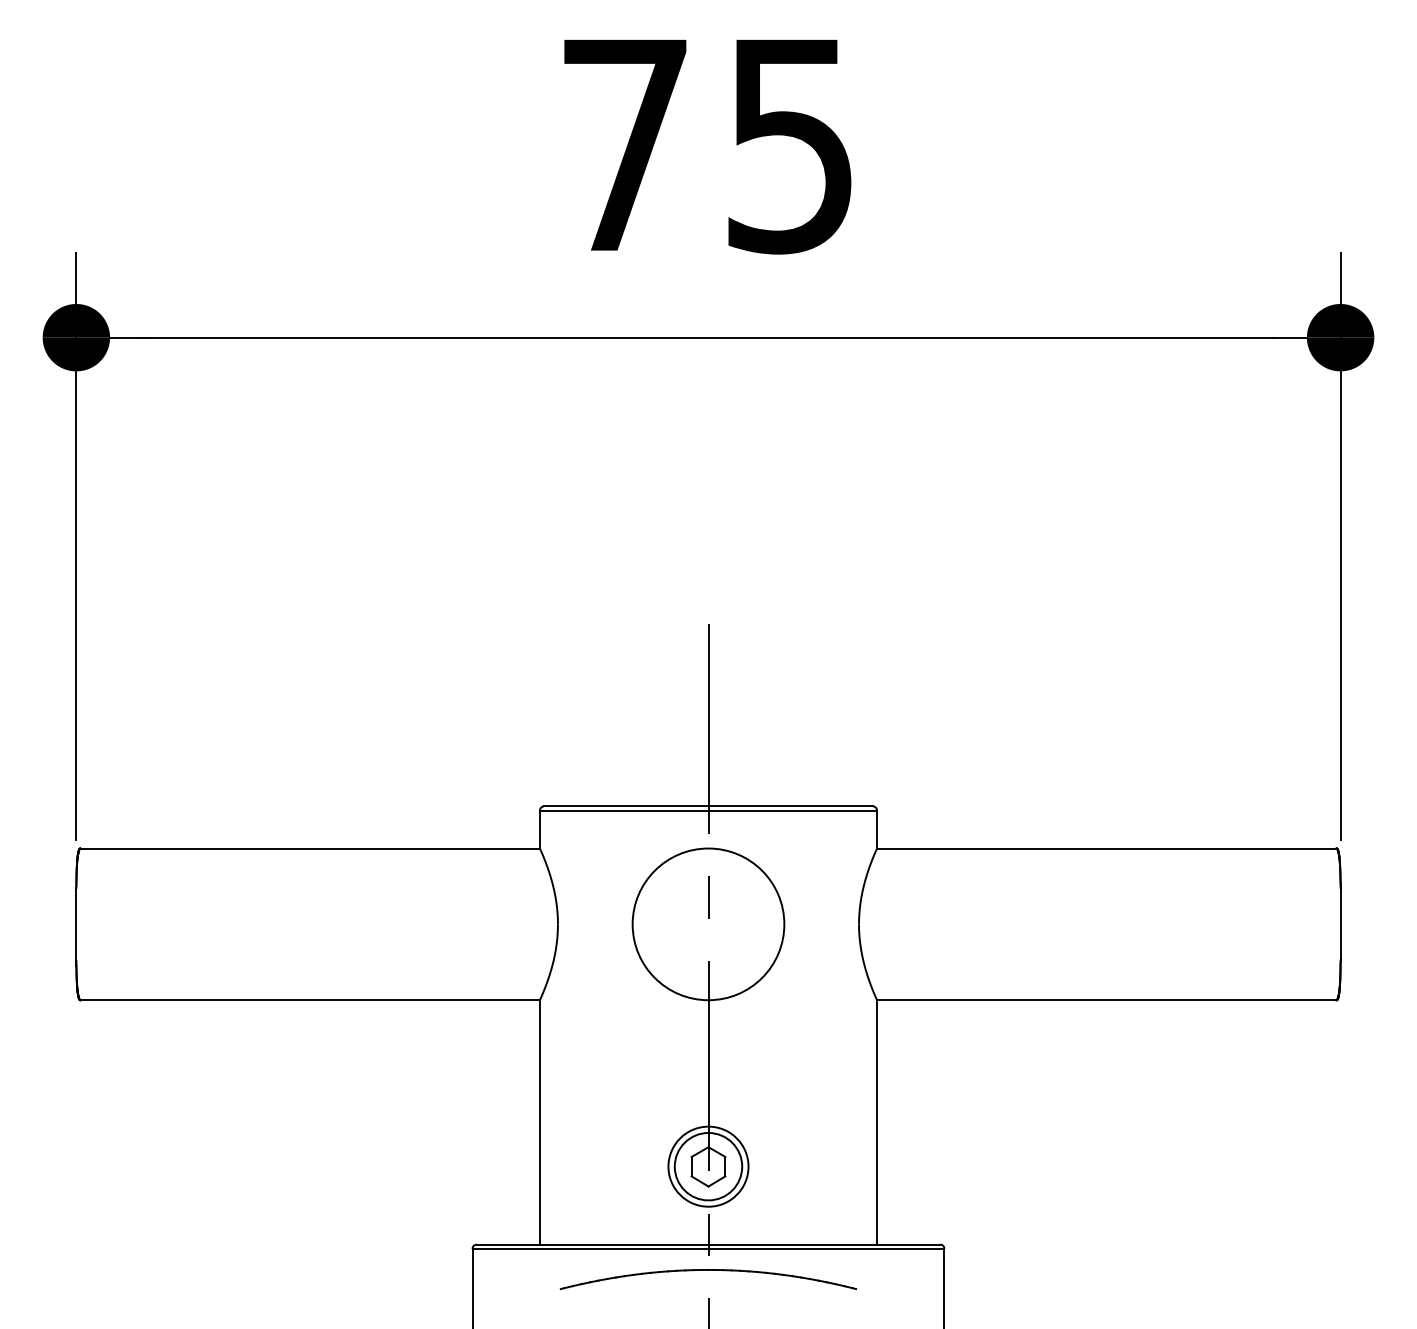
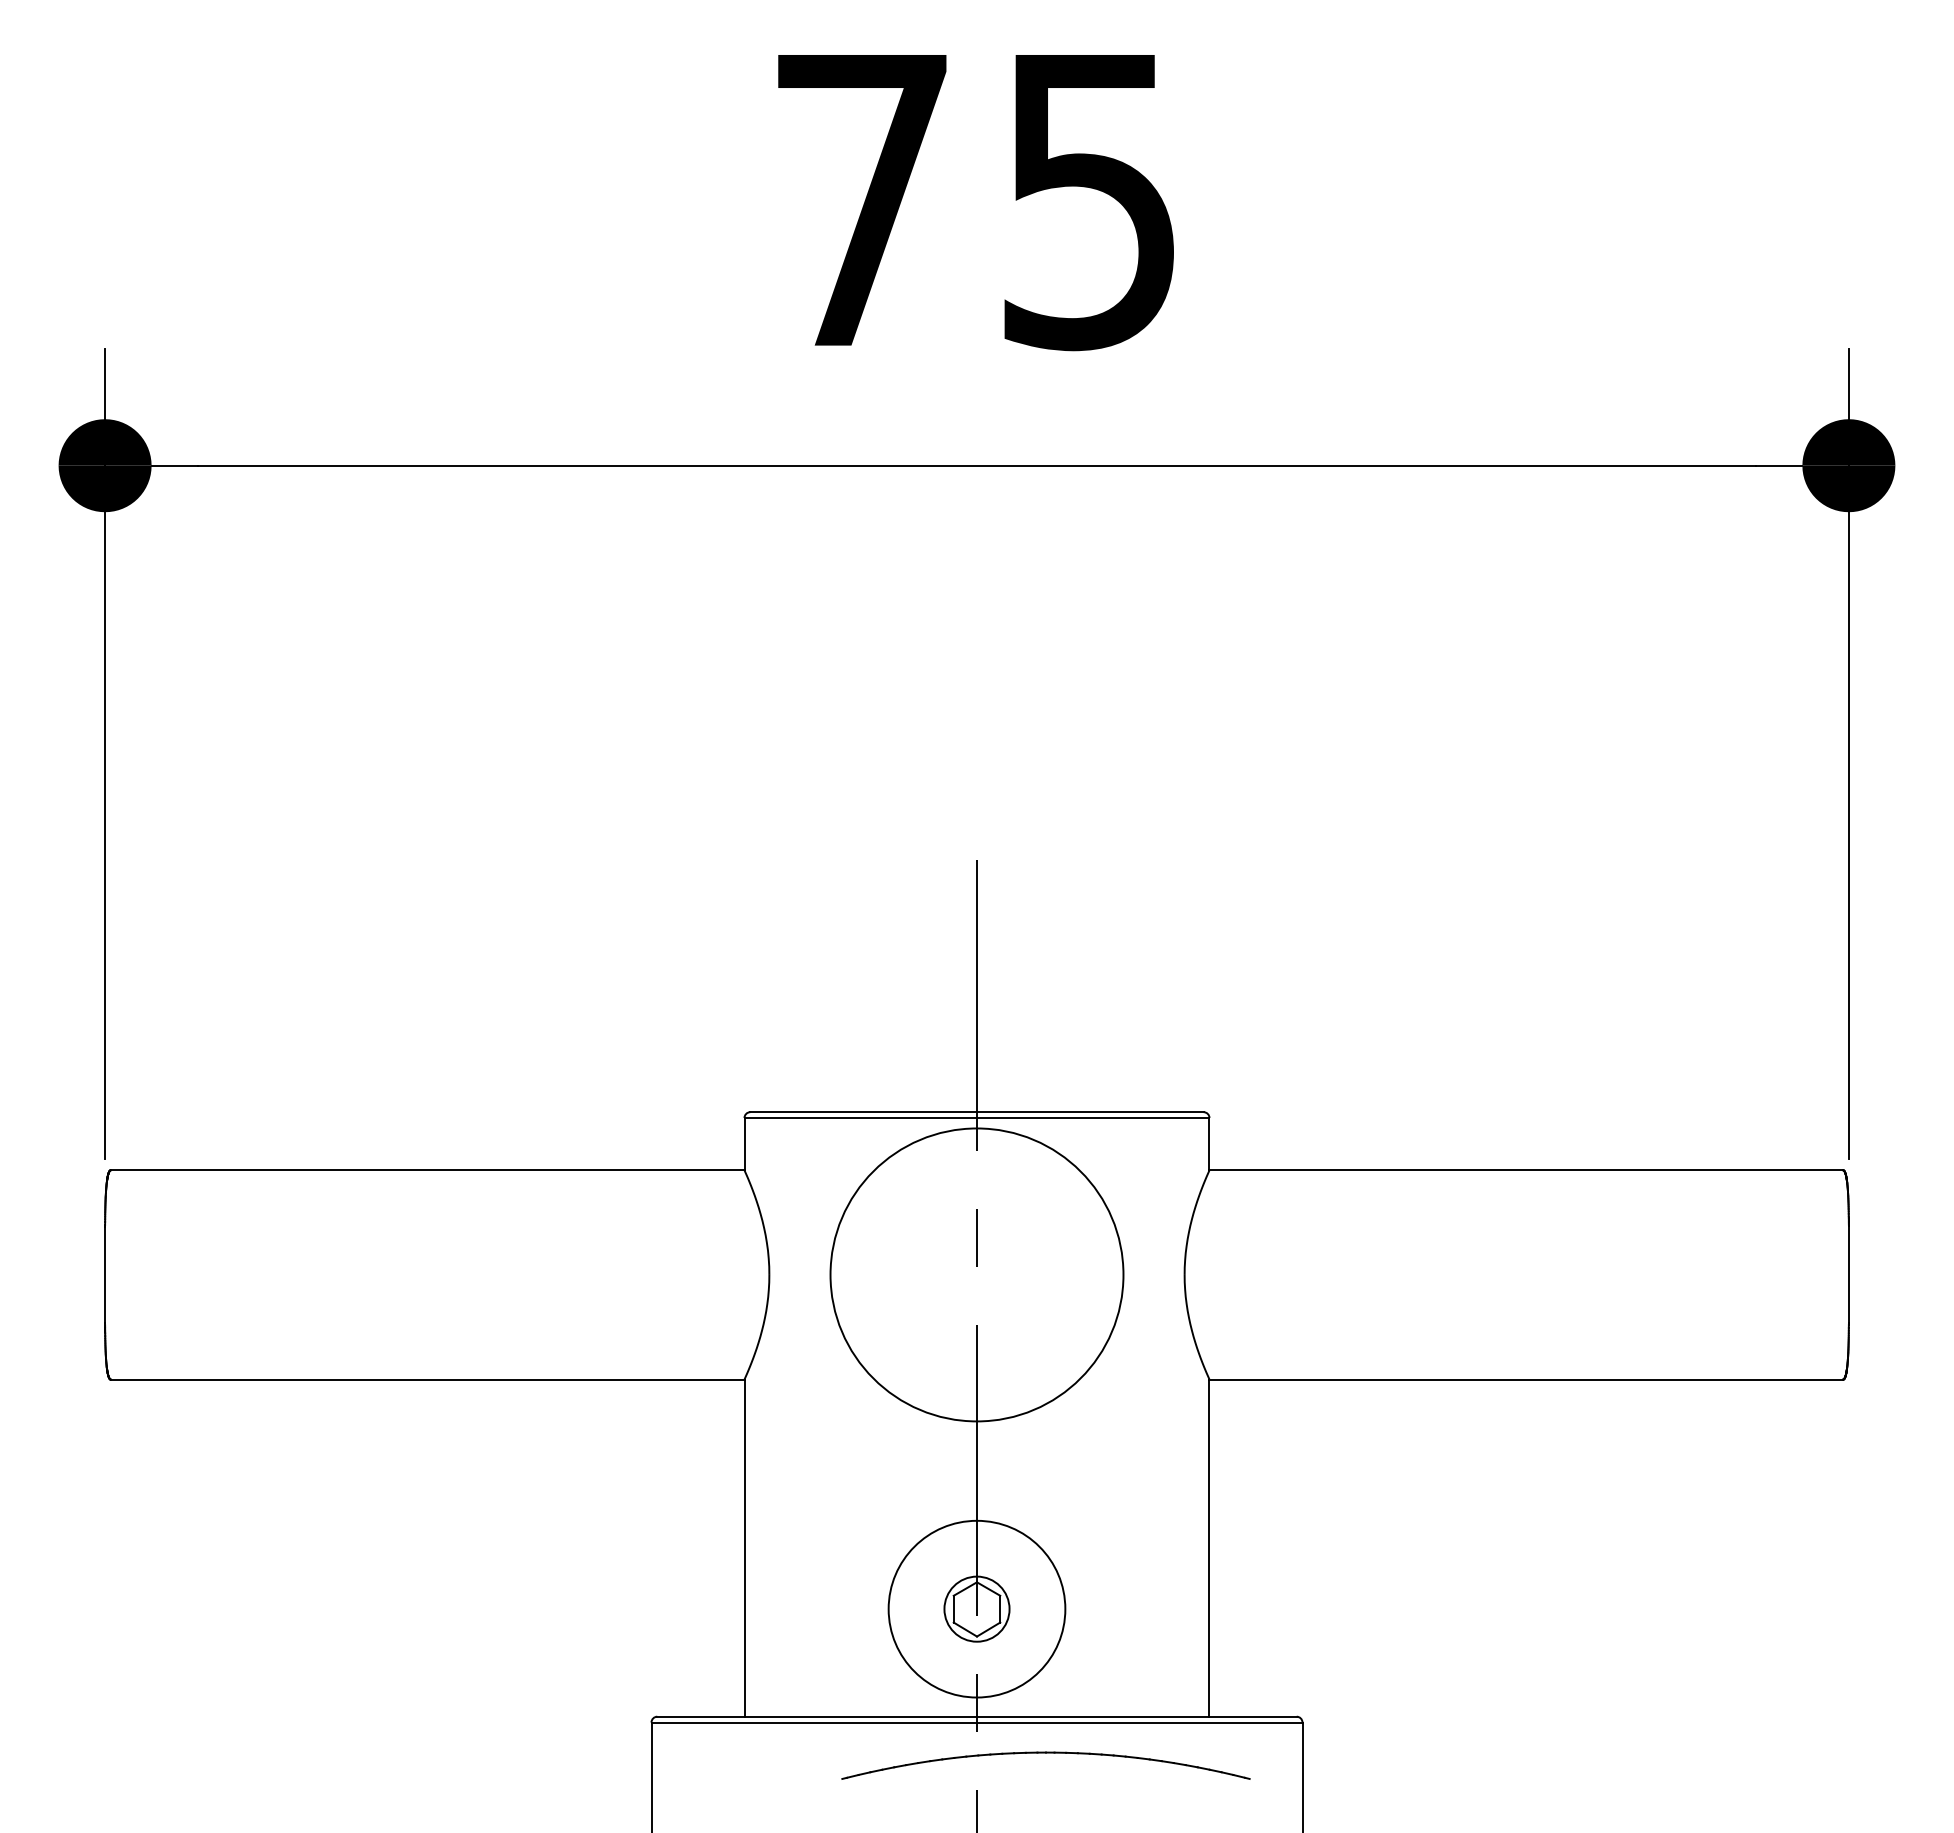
circle: (708, 924) -> (976, 1274), size x1.4
circle: (708, 1166) -> (976, 1608), size x0.7
circle: (708, 1166) -> (976, 1608), size x1.6
part: (708, 1270) -> (1045, 1753), moved

